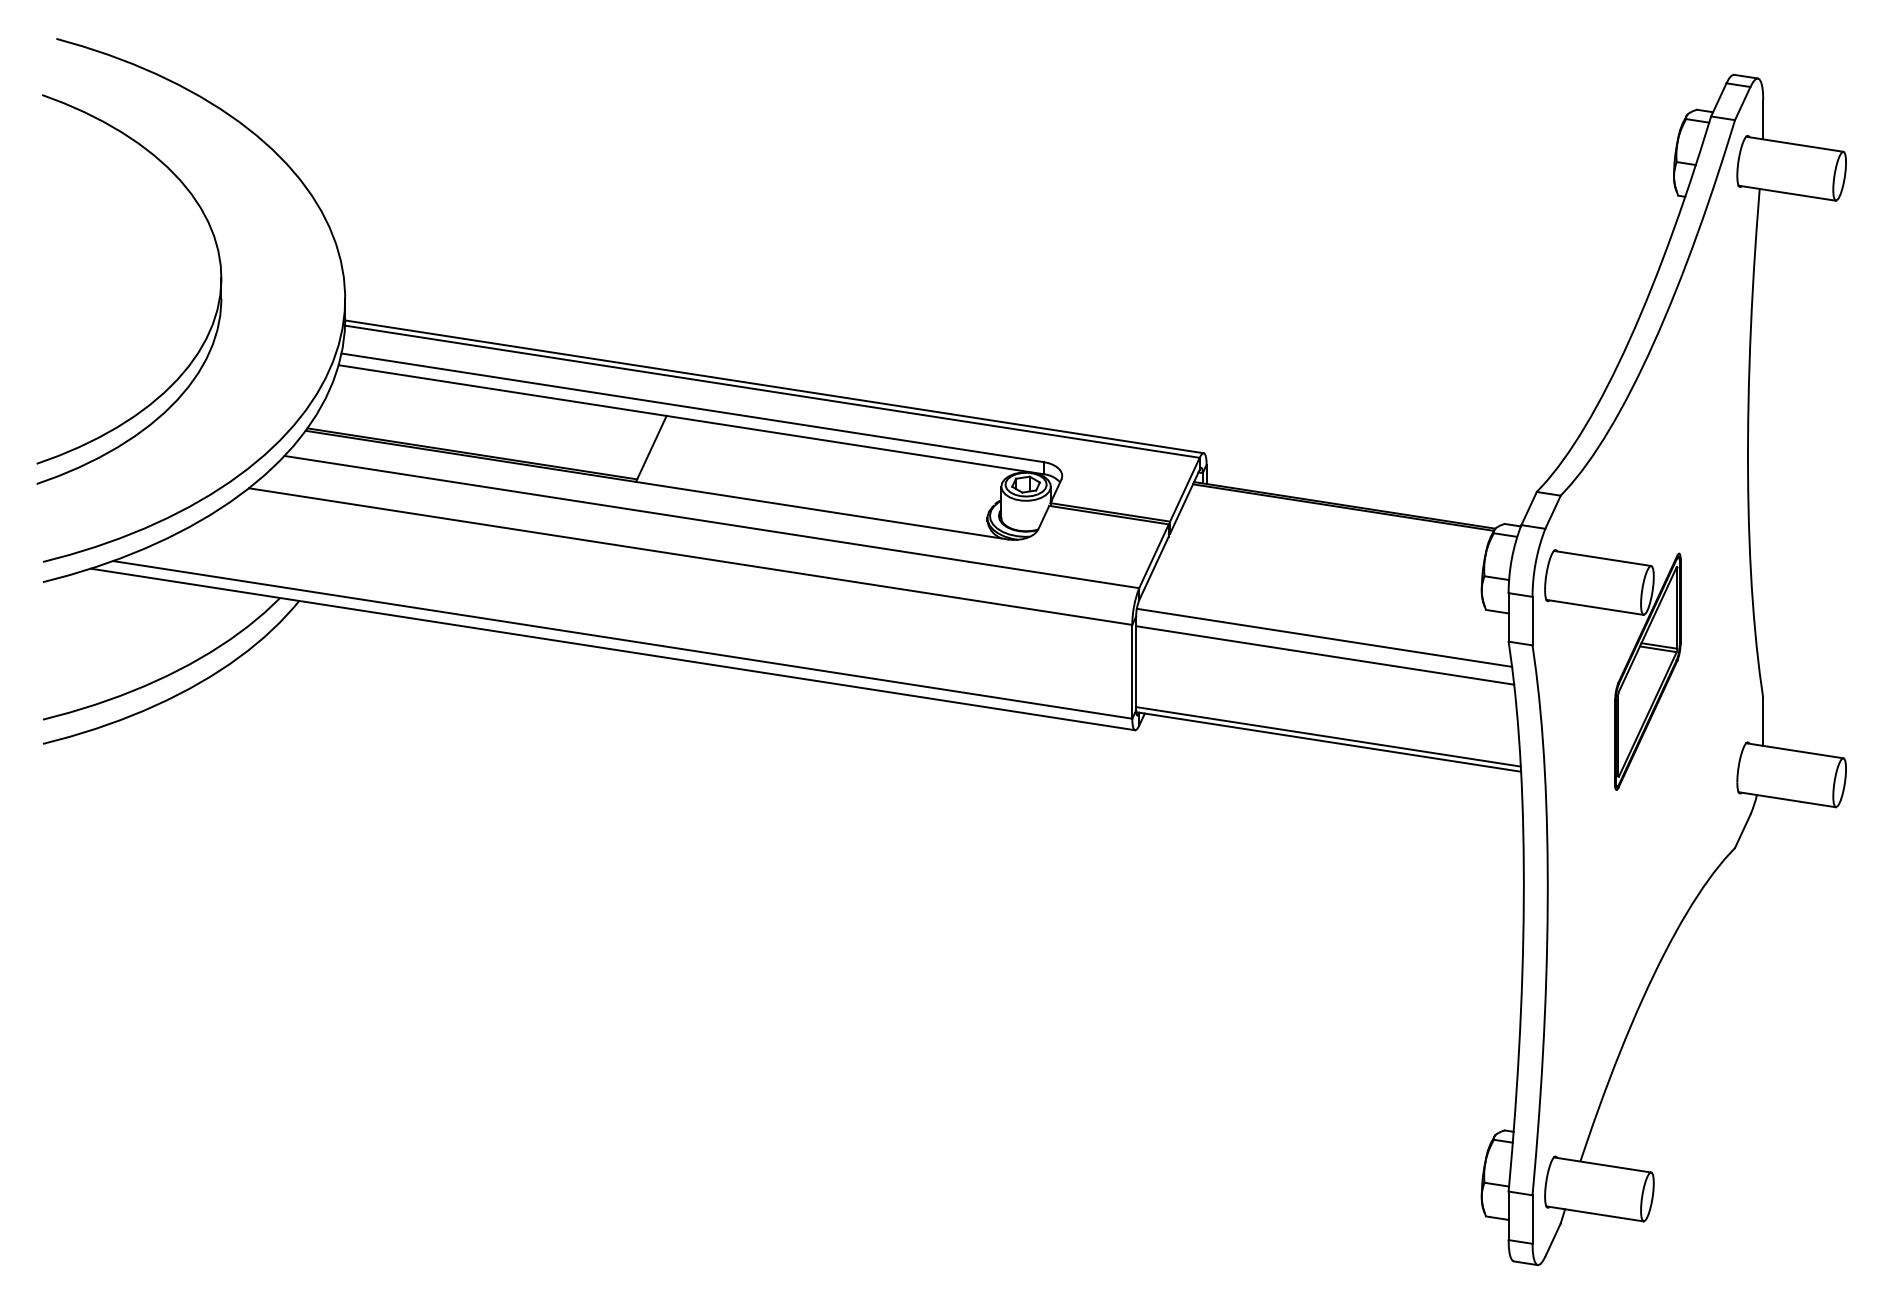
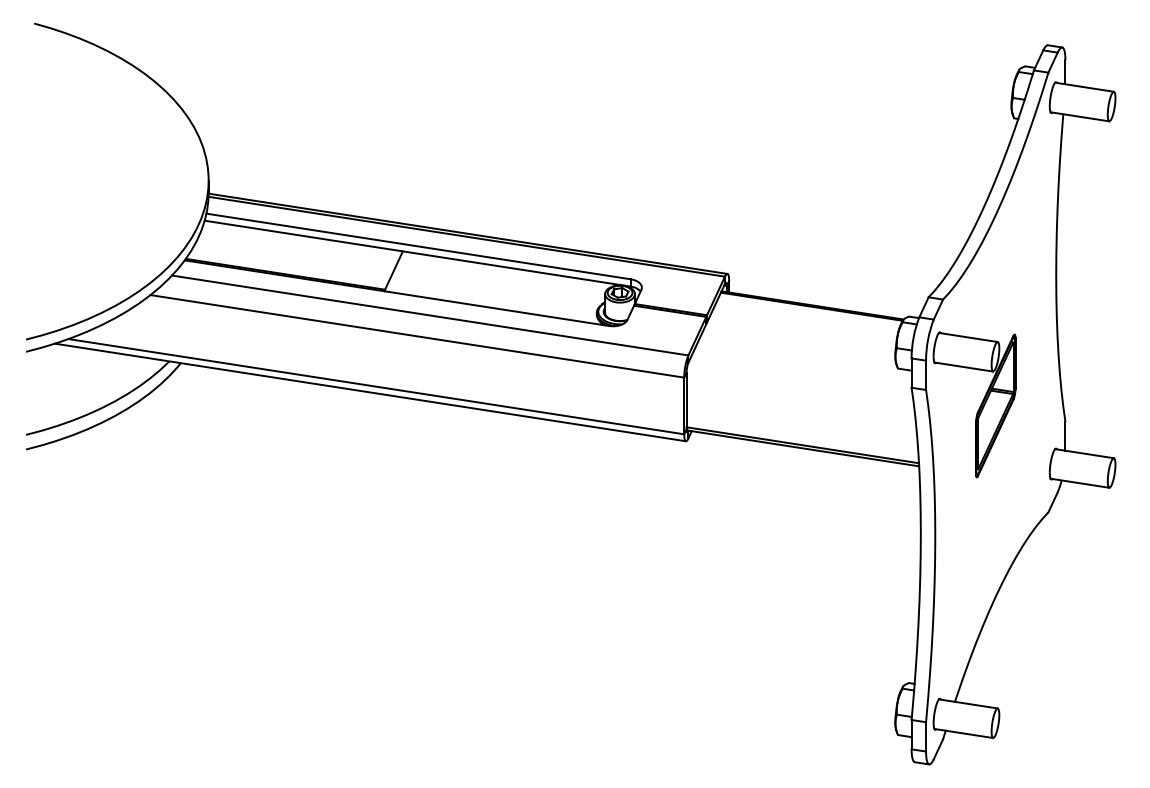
part: (212, 318) -> (128, 192), removed
line: (1324, 636) -> (800, 384), removed
line: (1324, 654) -> (800, 395), removed

